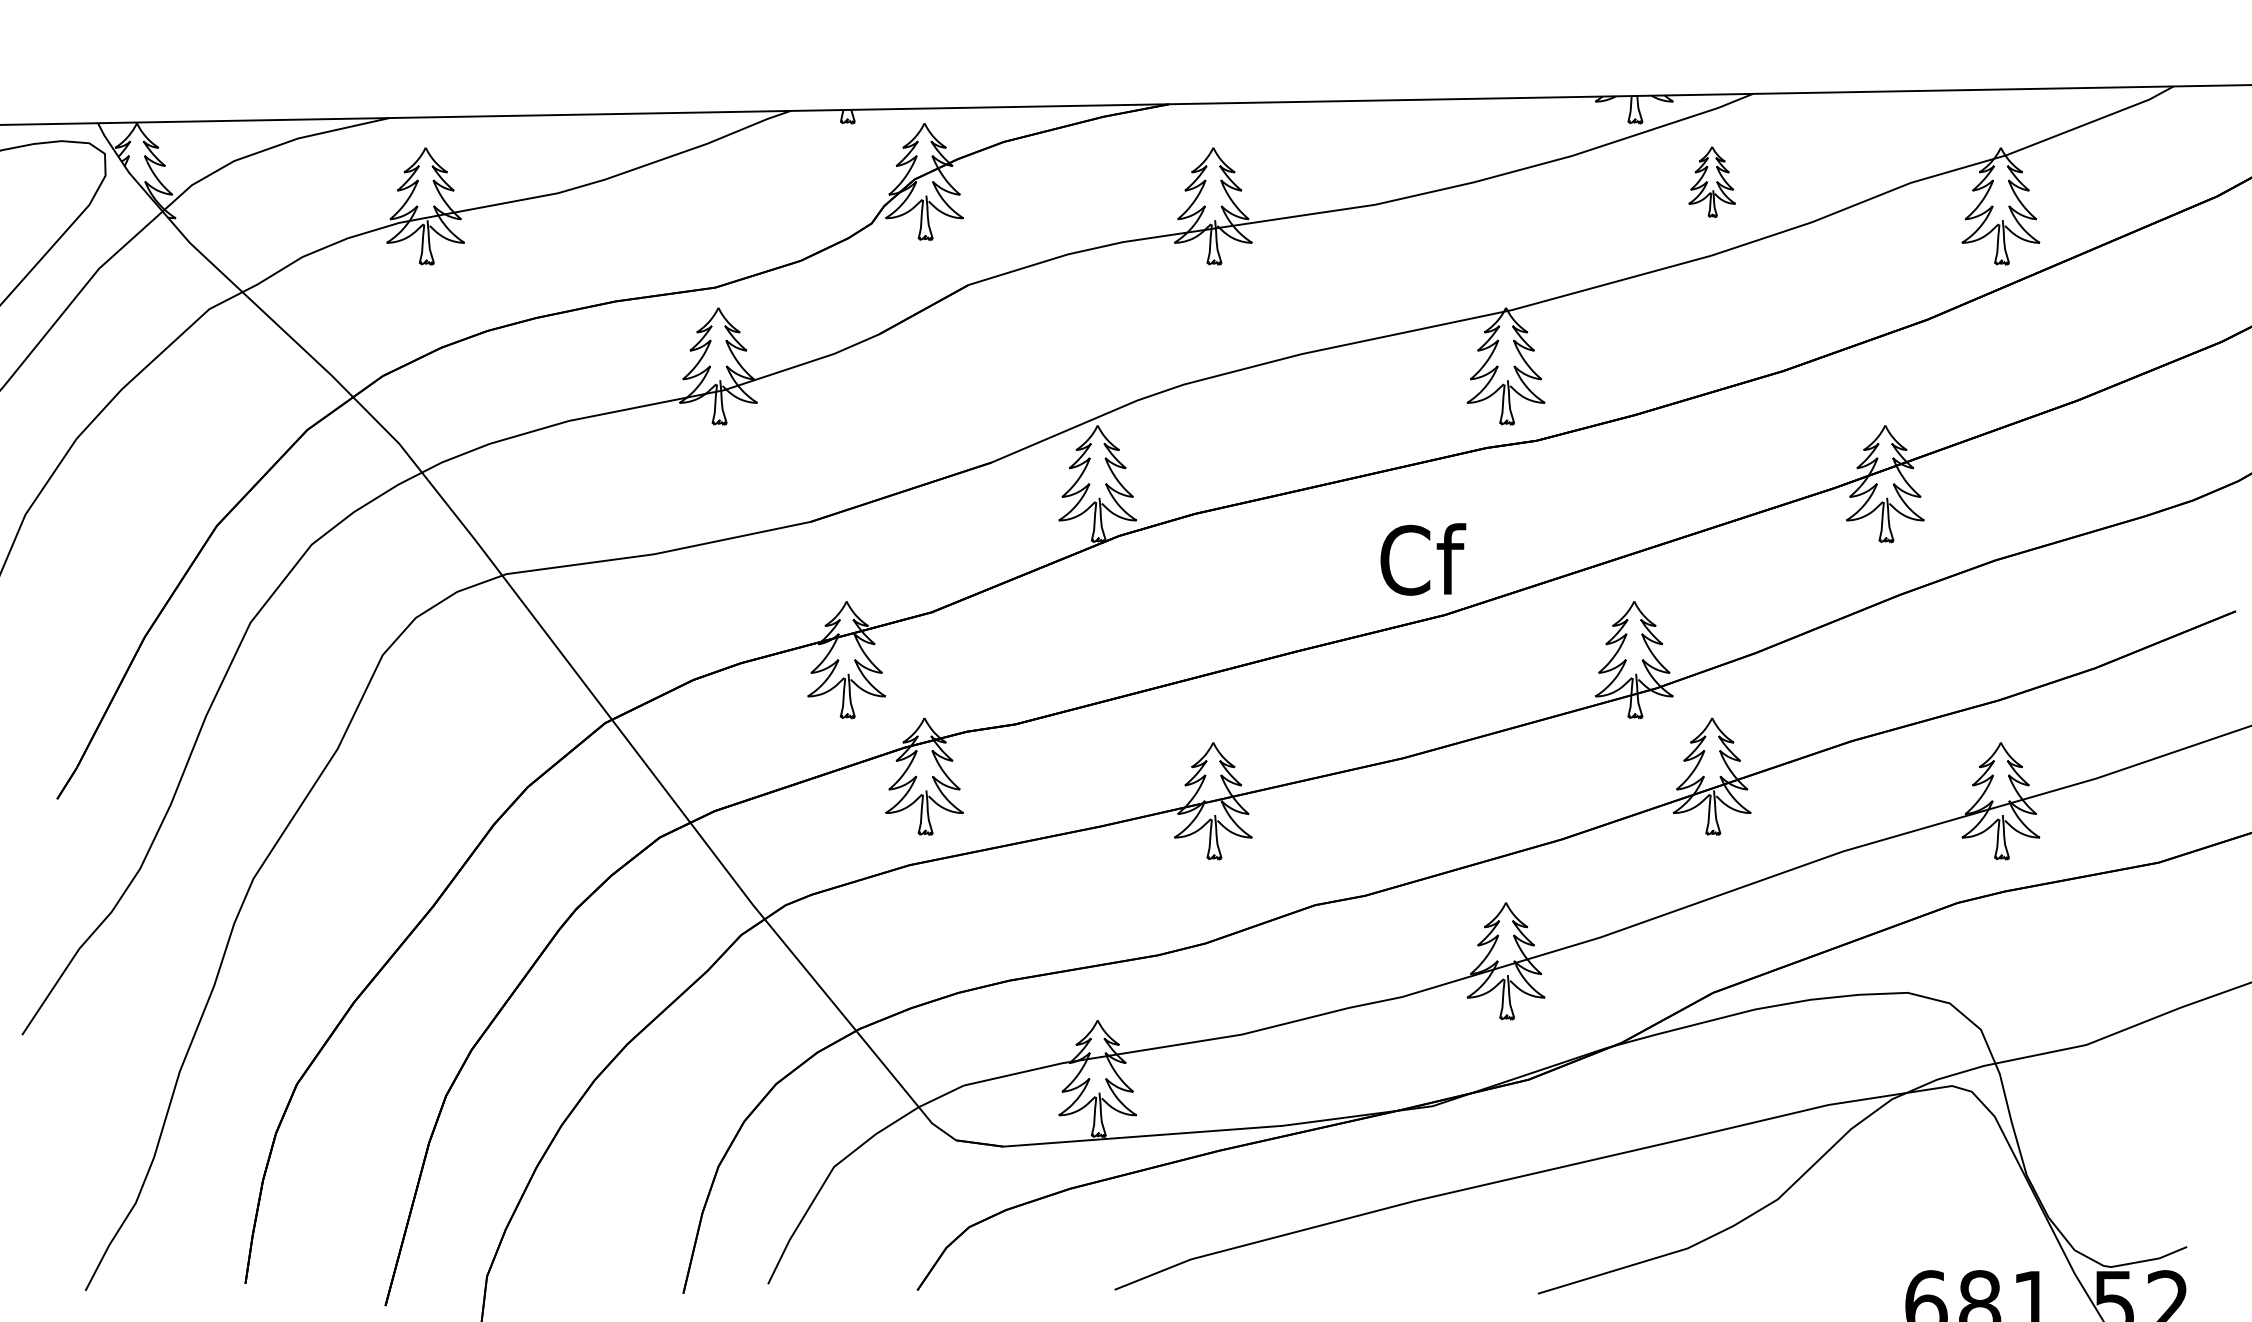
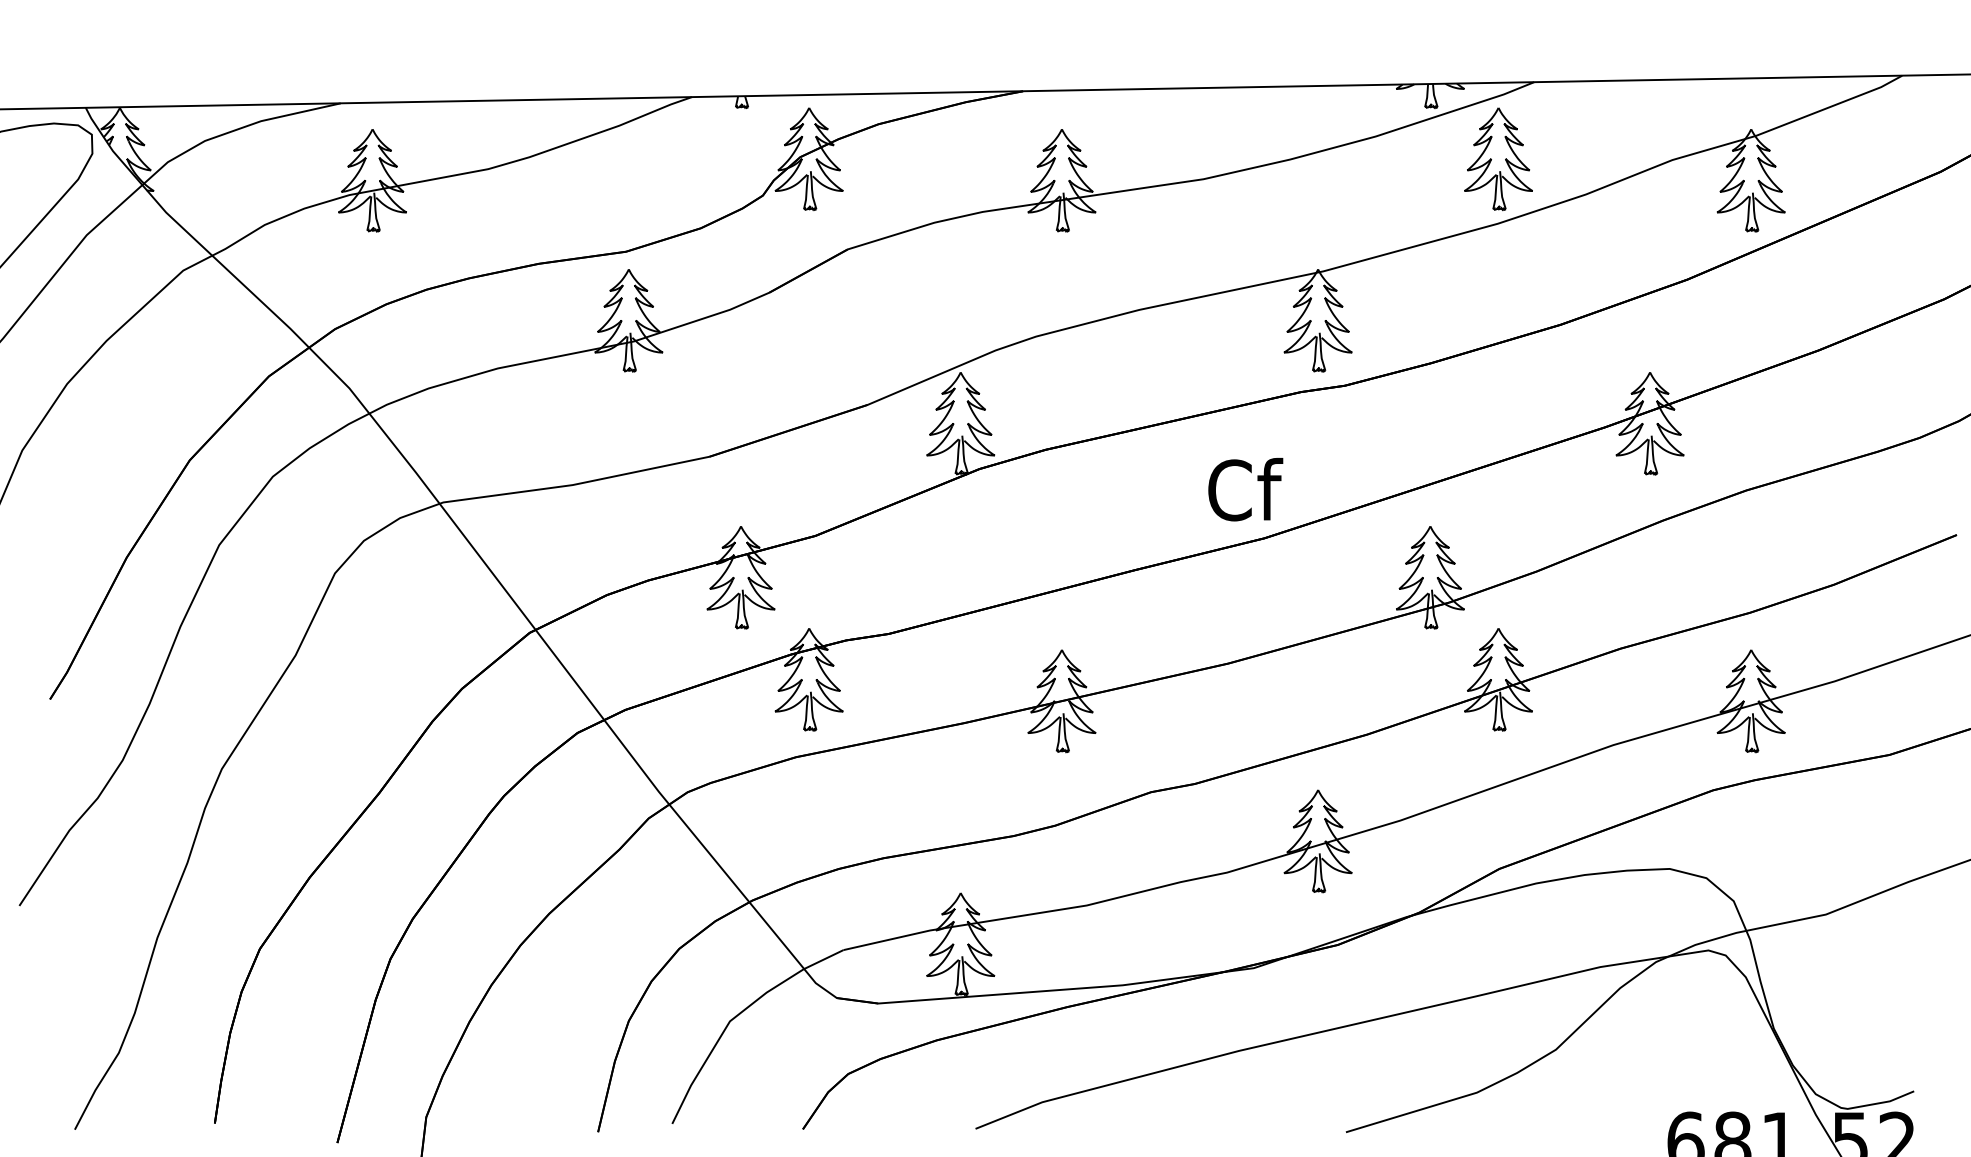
part: (1712, 182) -> (1498, 159), size x1.67

